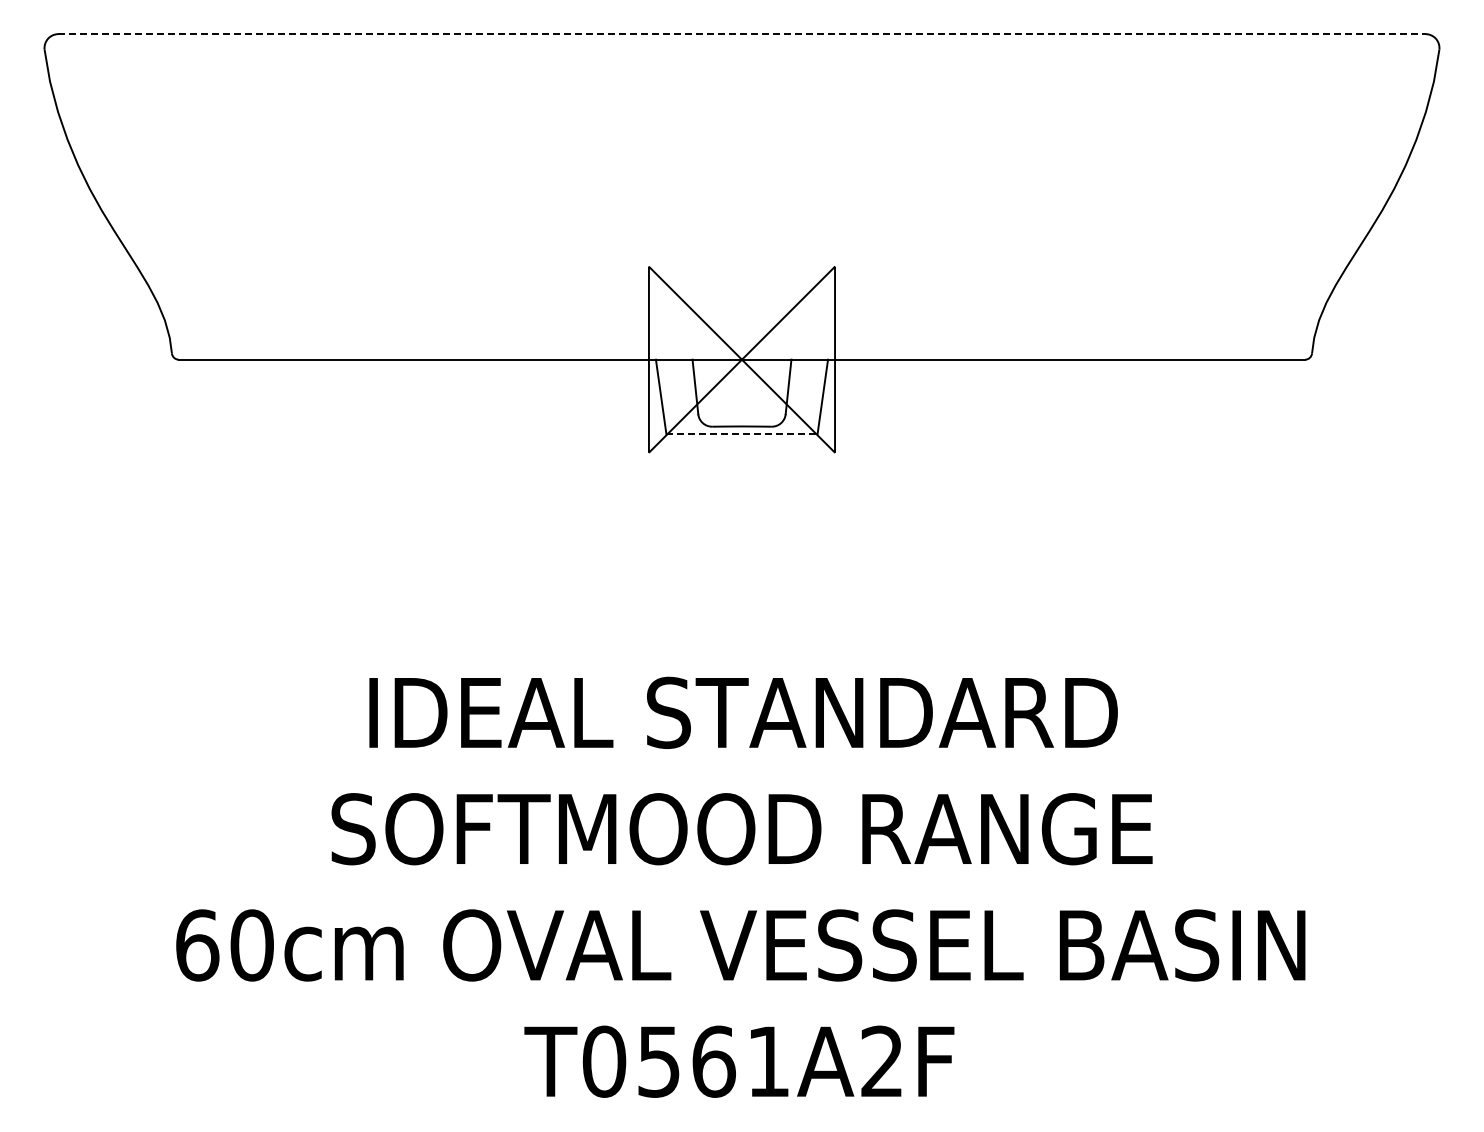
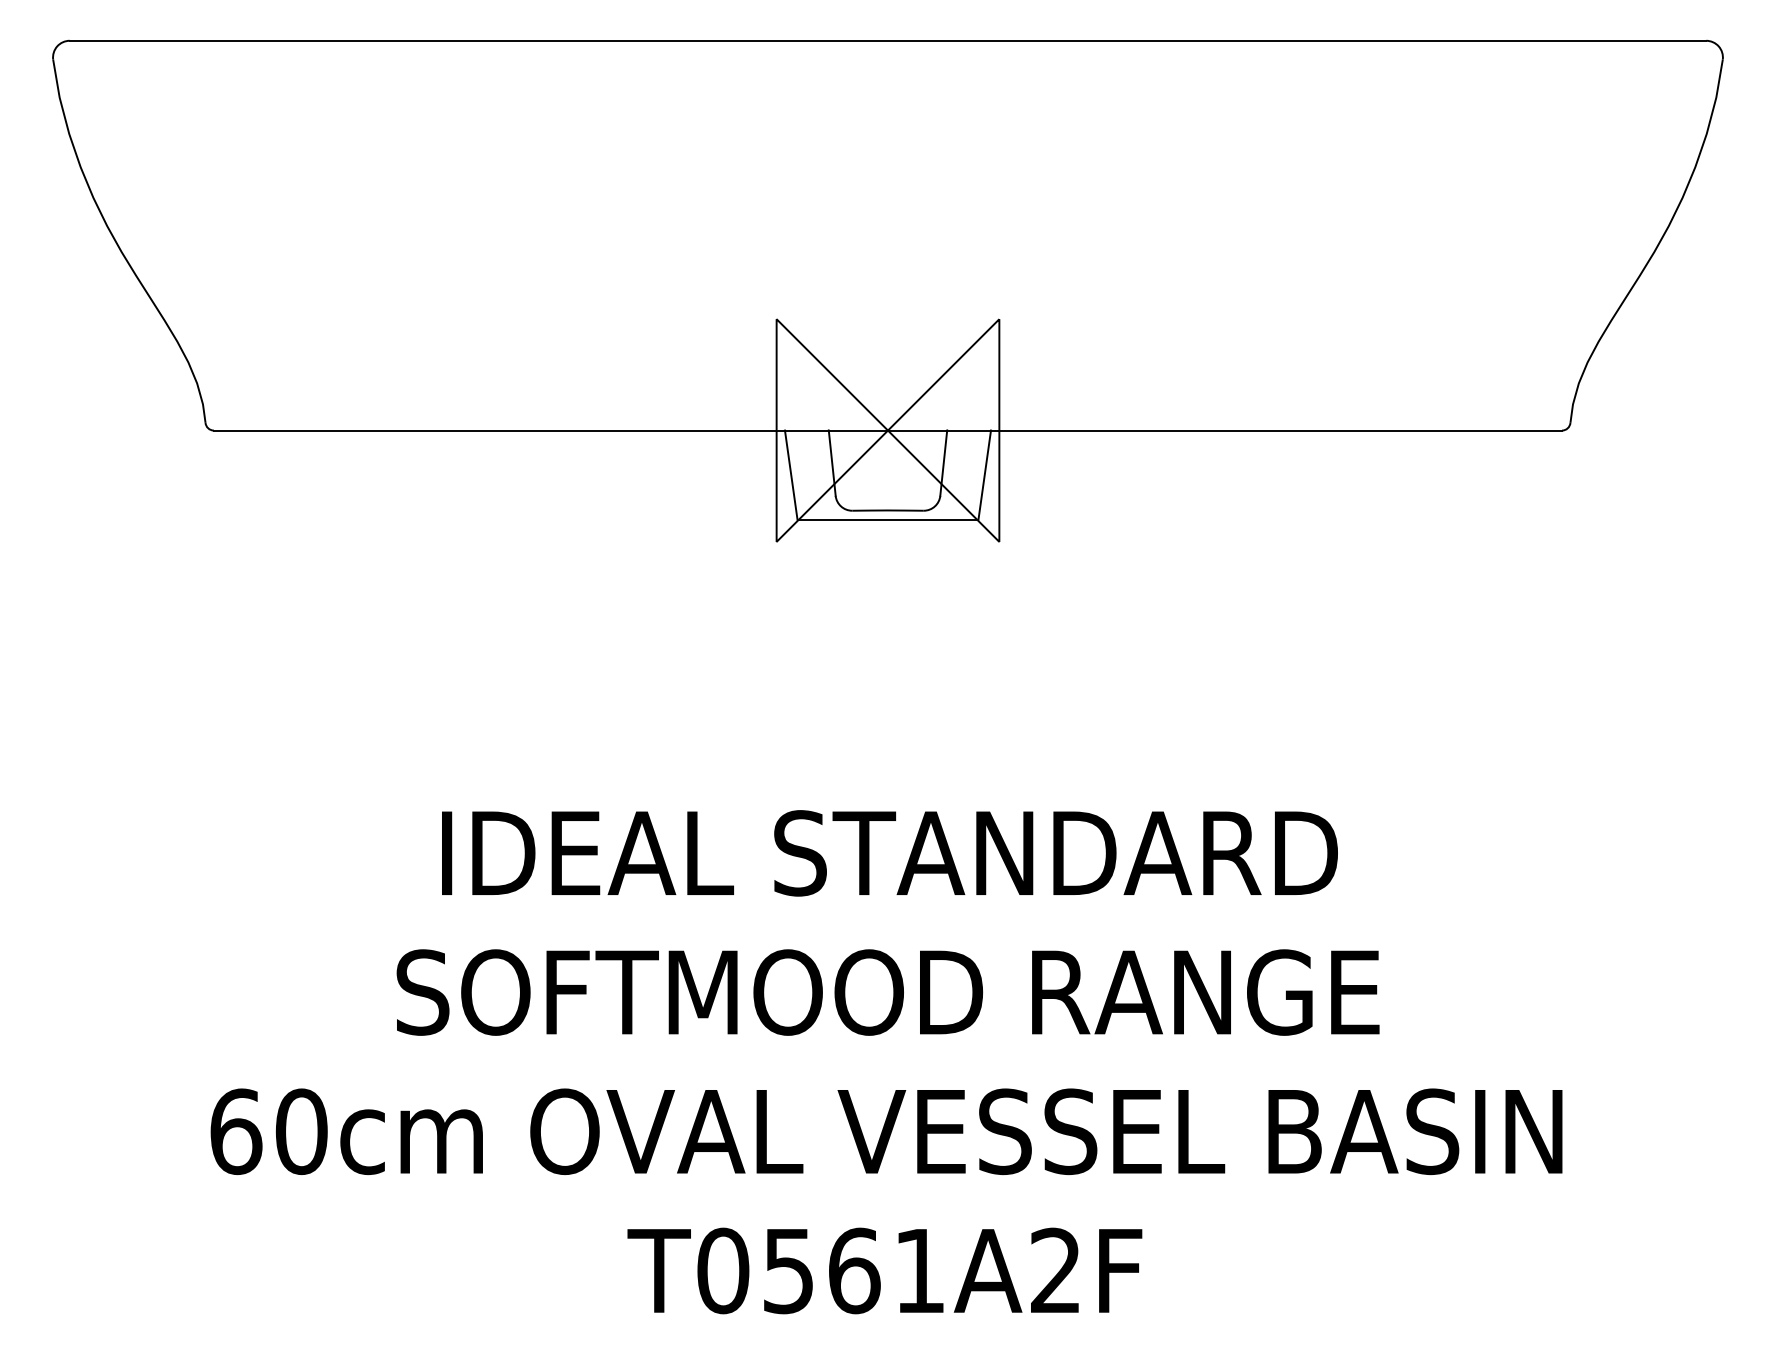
line: (742, 34) -> (888, 41), dashed -> solid
line: (742, 434) -> (888, 520), dashed -> solid

